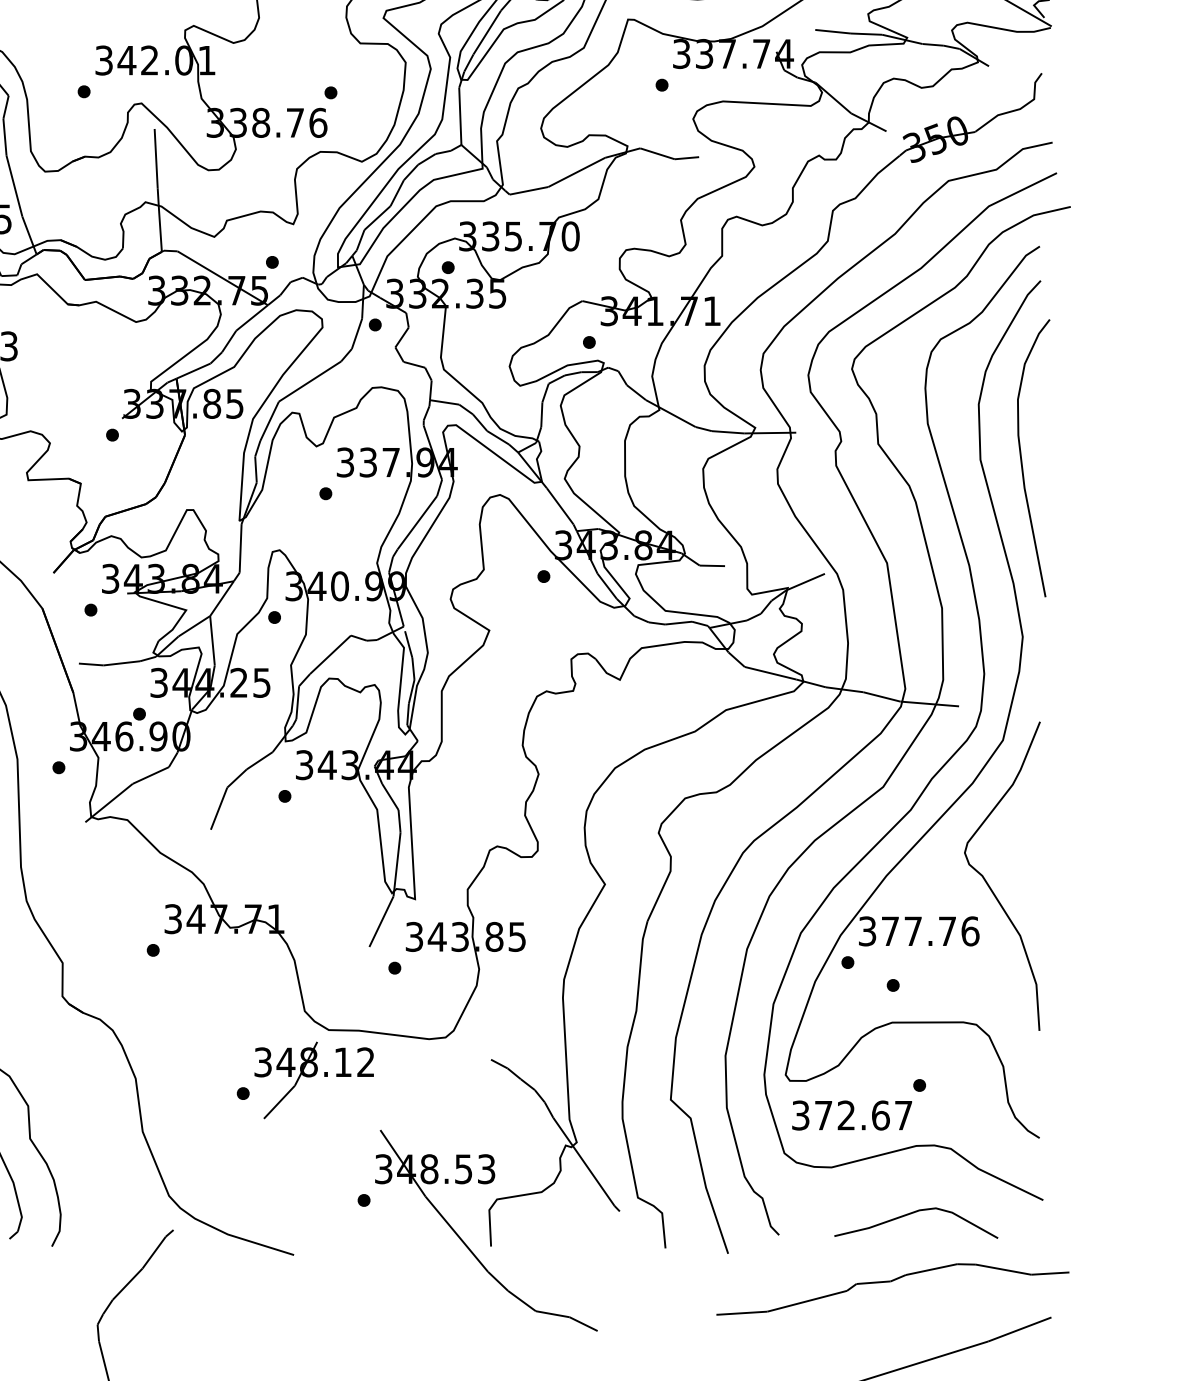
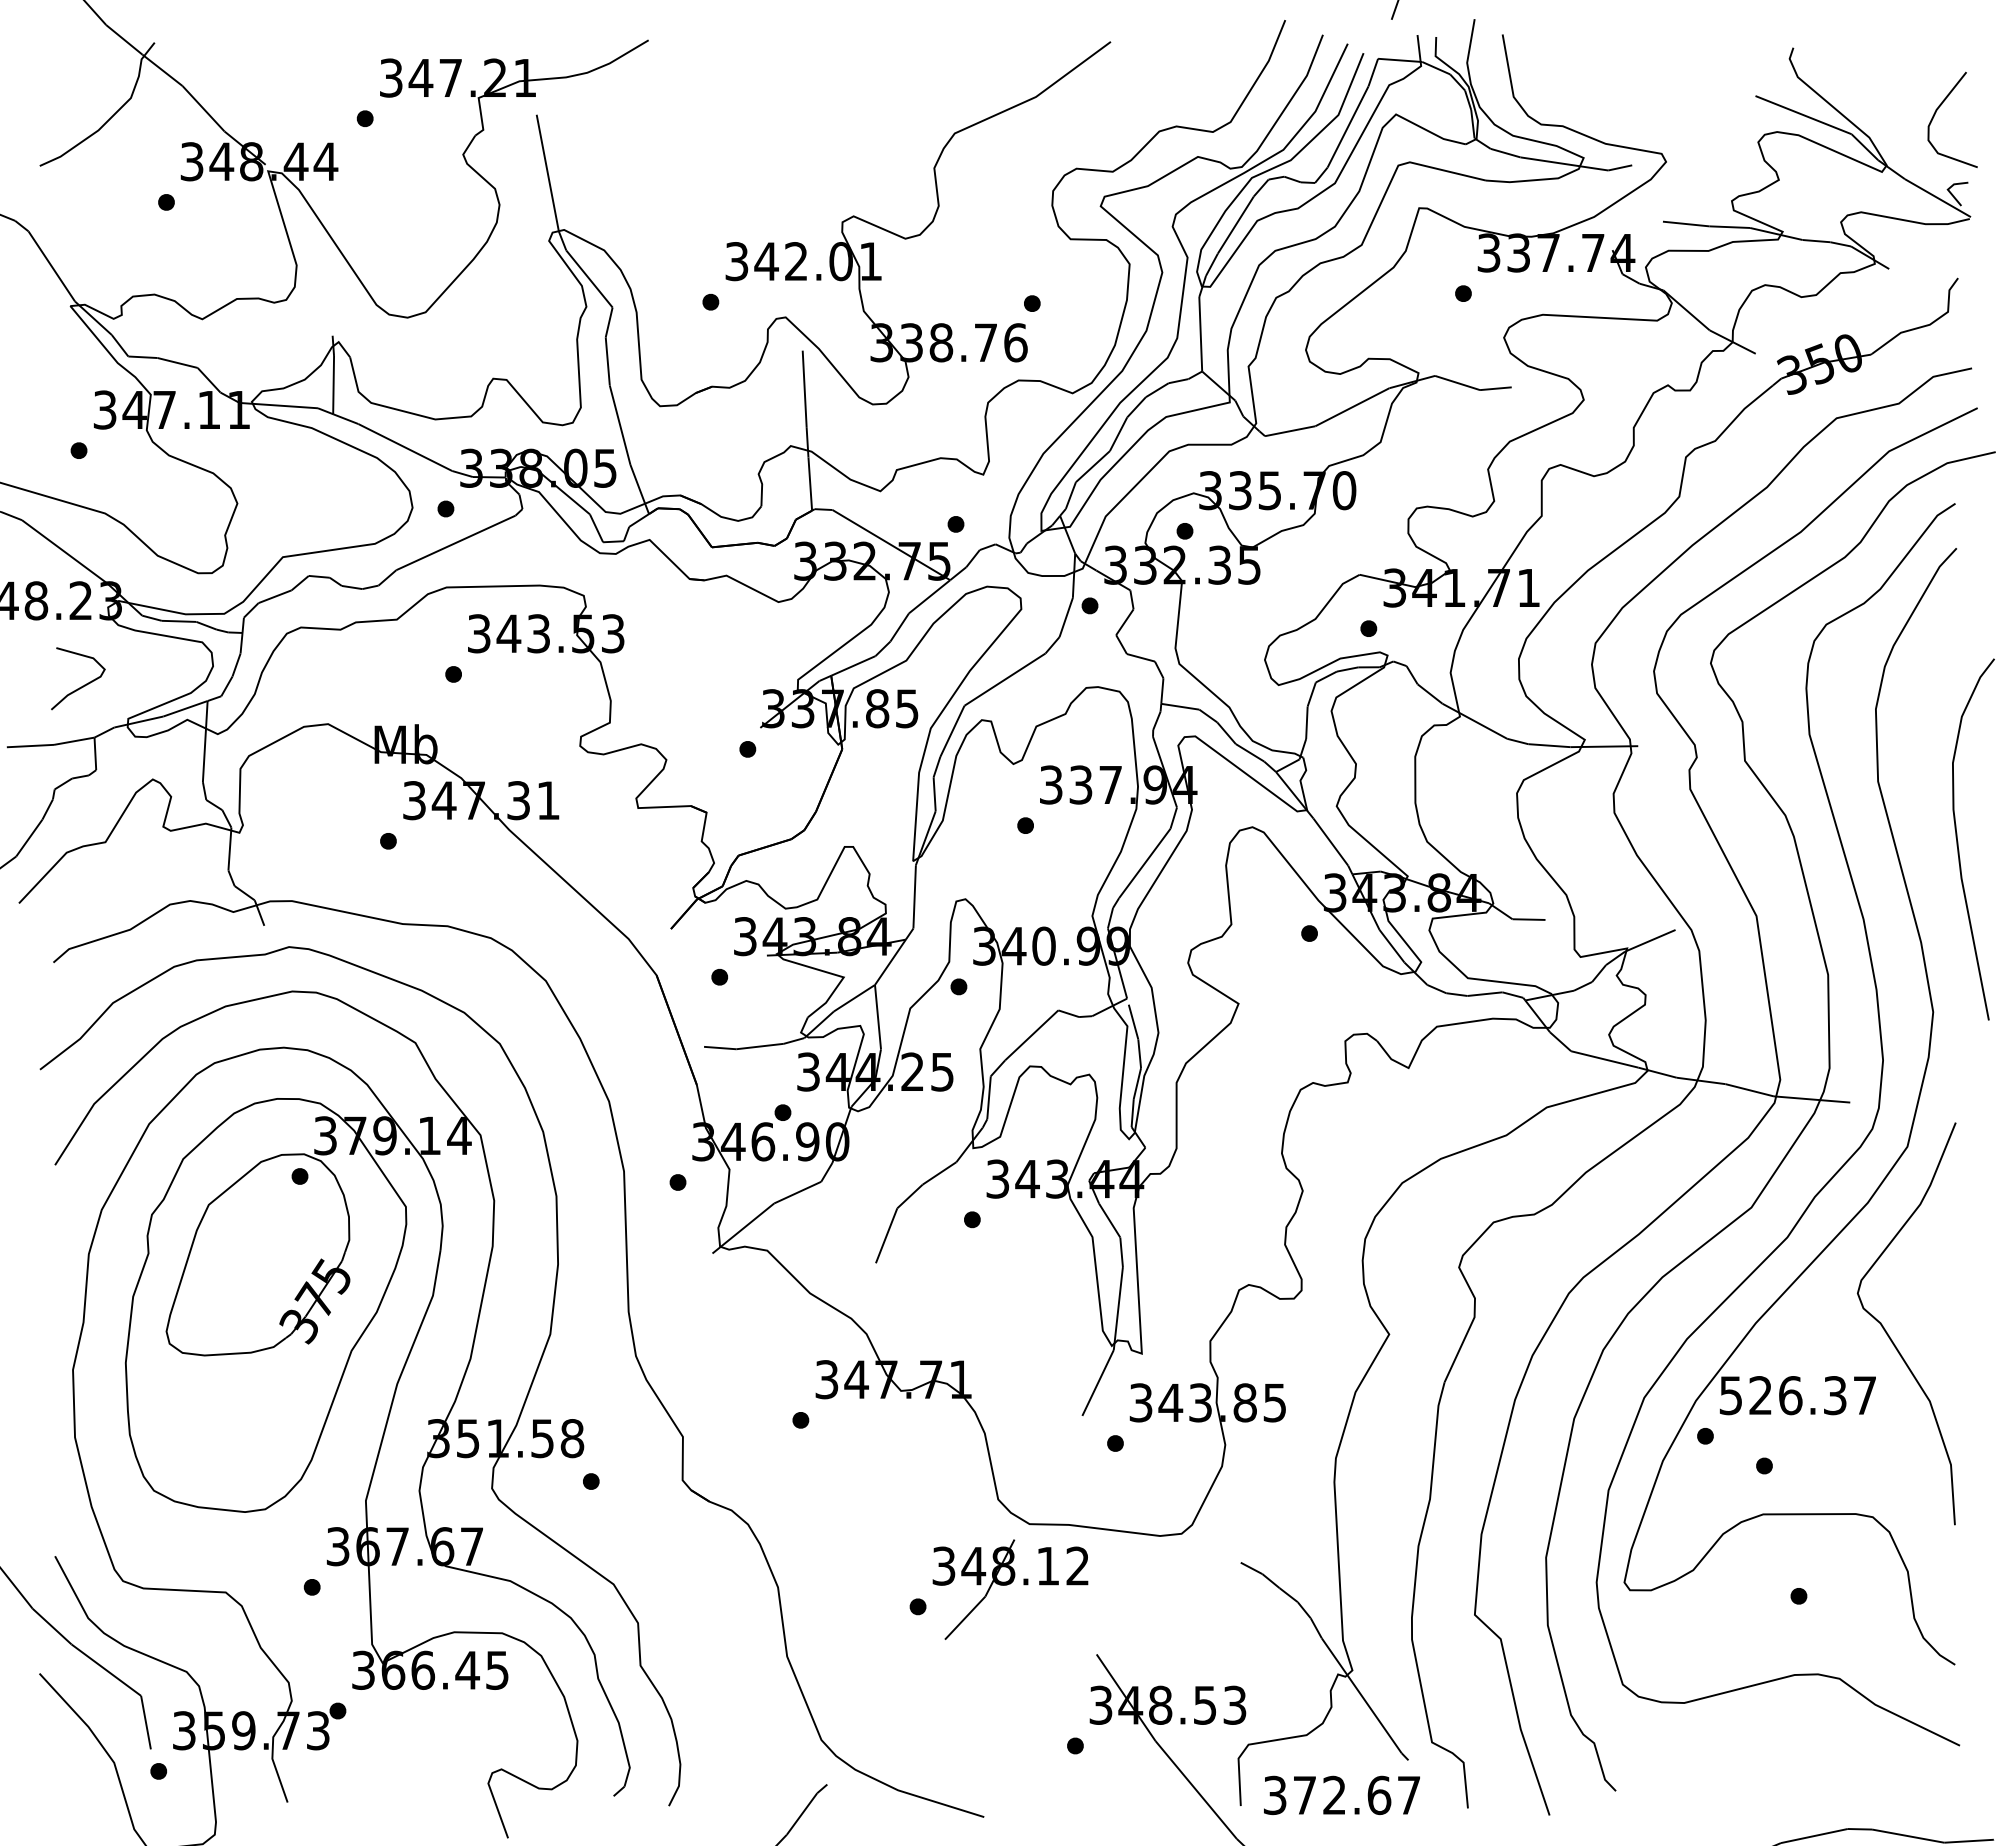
curve: (1022, 459) -> (1958, 841), moved
text: (919, 931) -> (1798, 1395), 377.76 -> 526.37
text: (851, 1115) -> (1341, 1795), moved
curve: (912, 1213) -> (1789, 1763), removed

